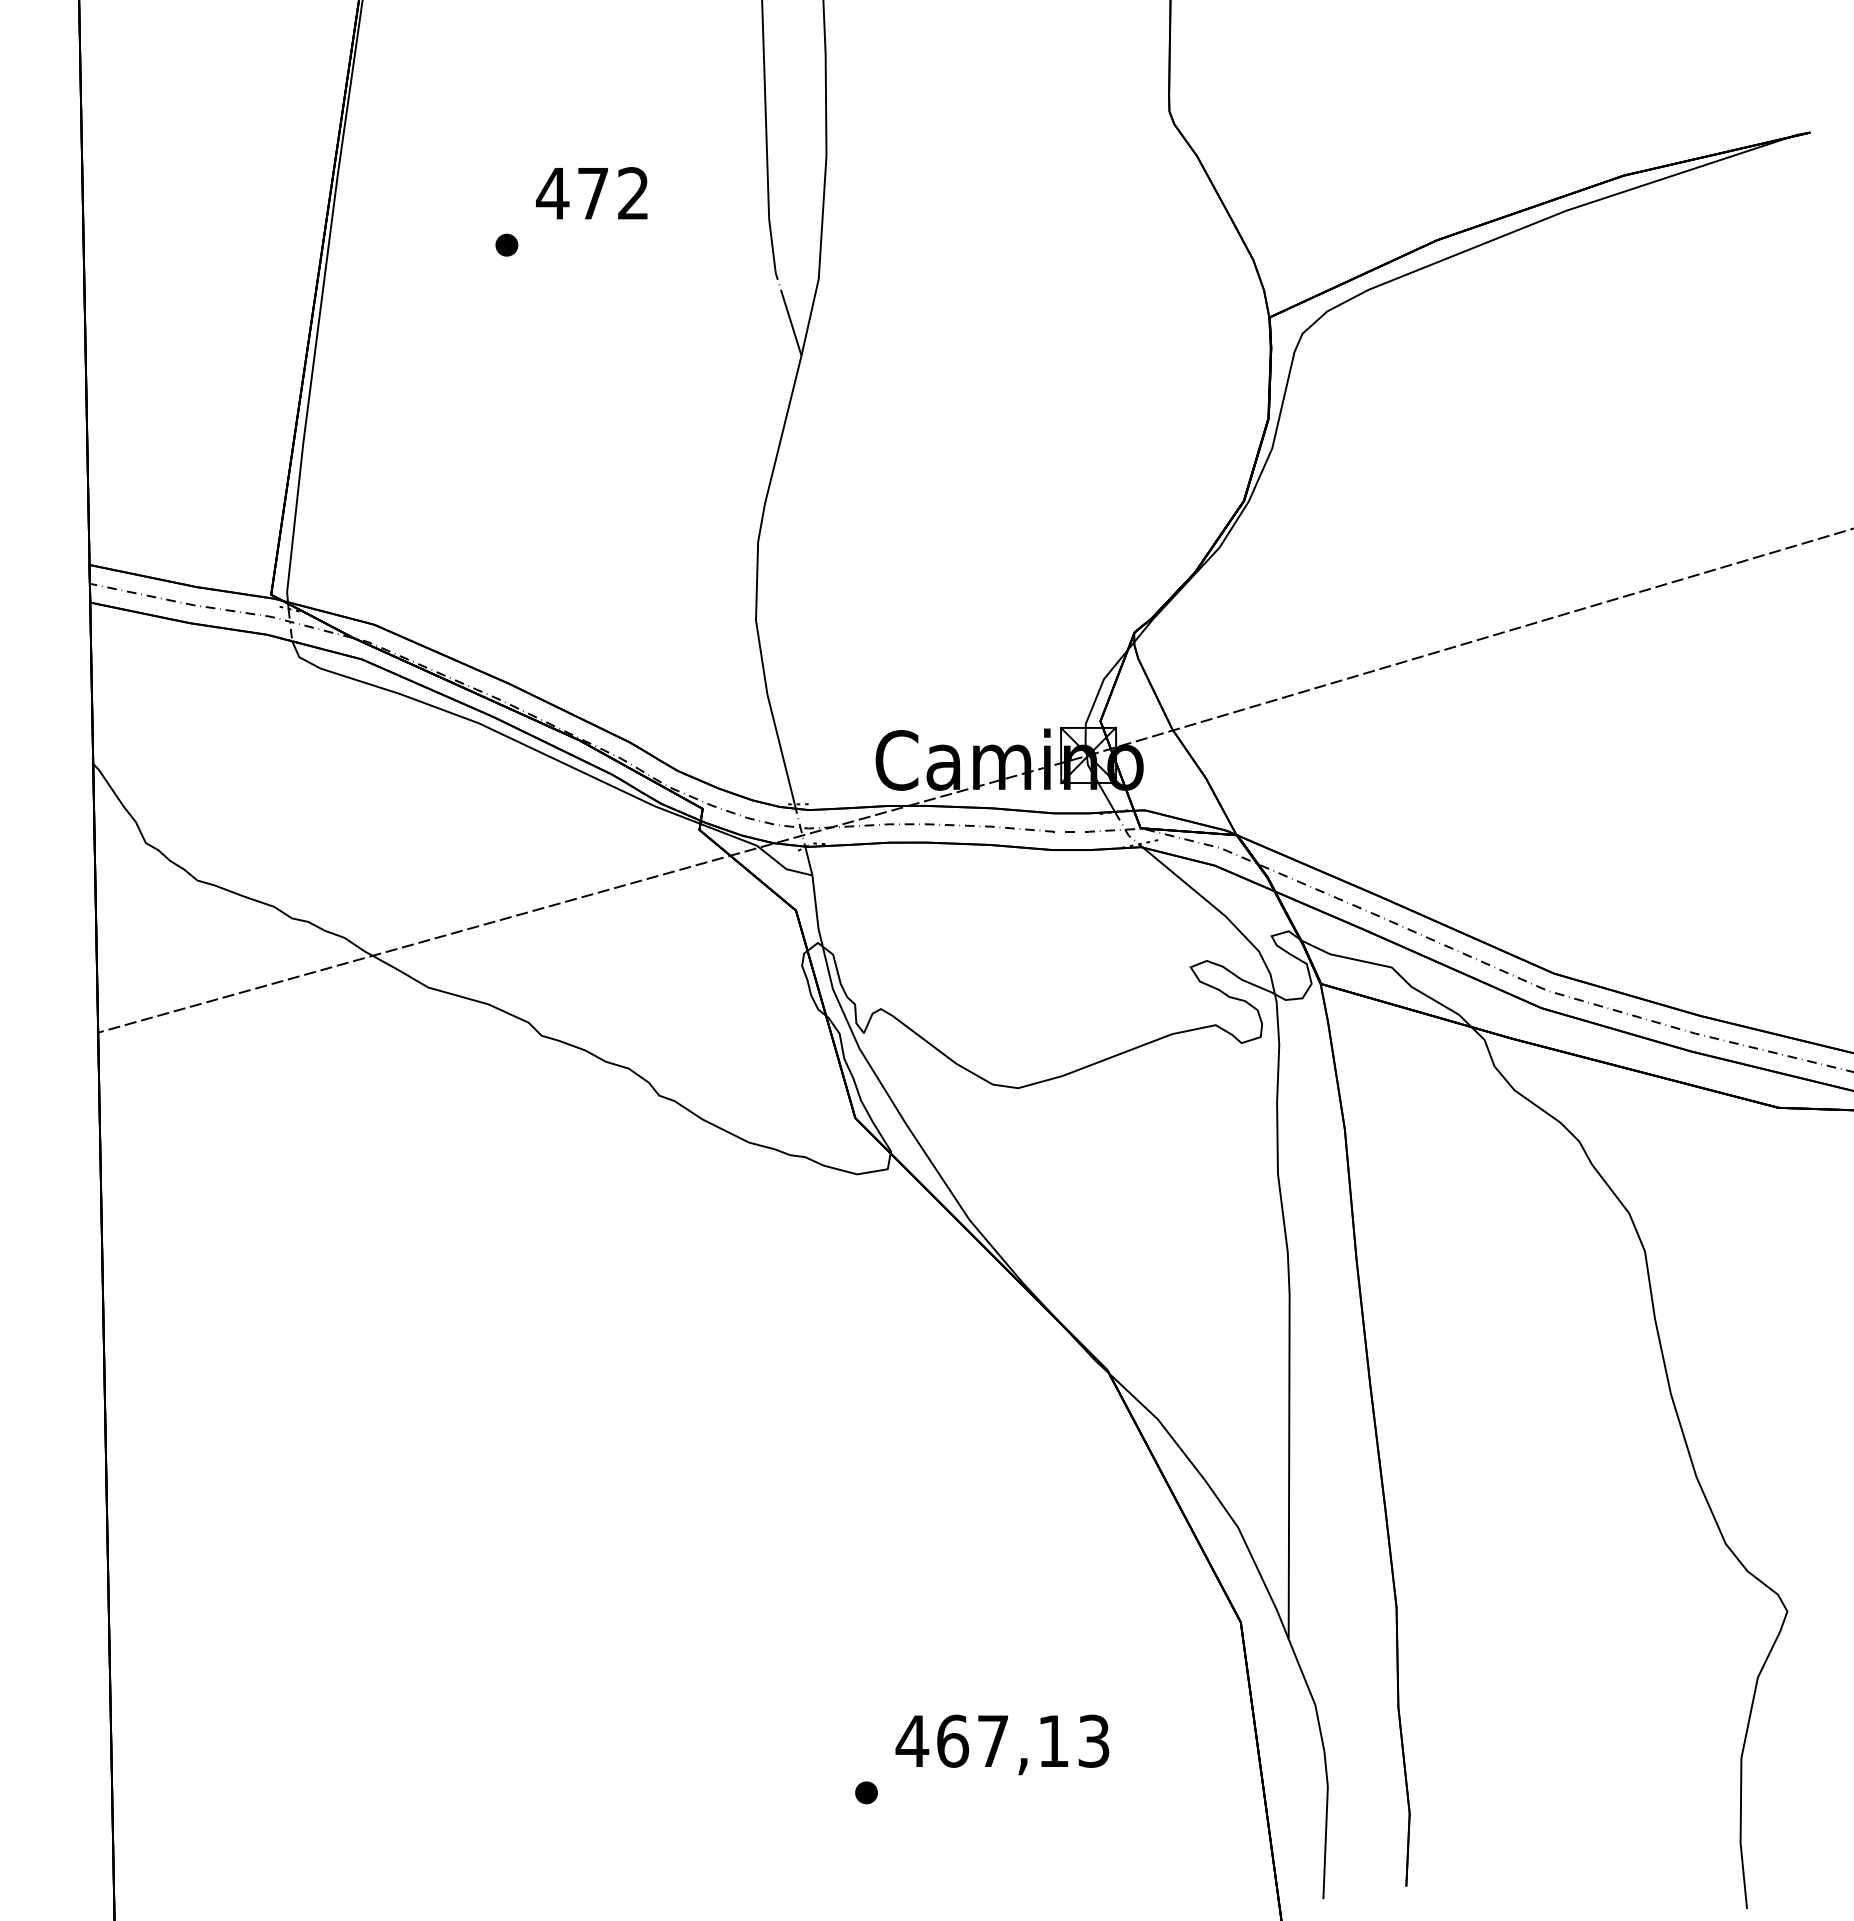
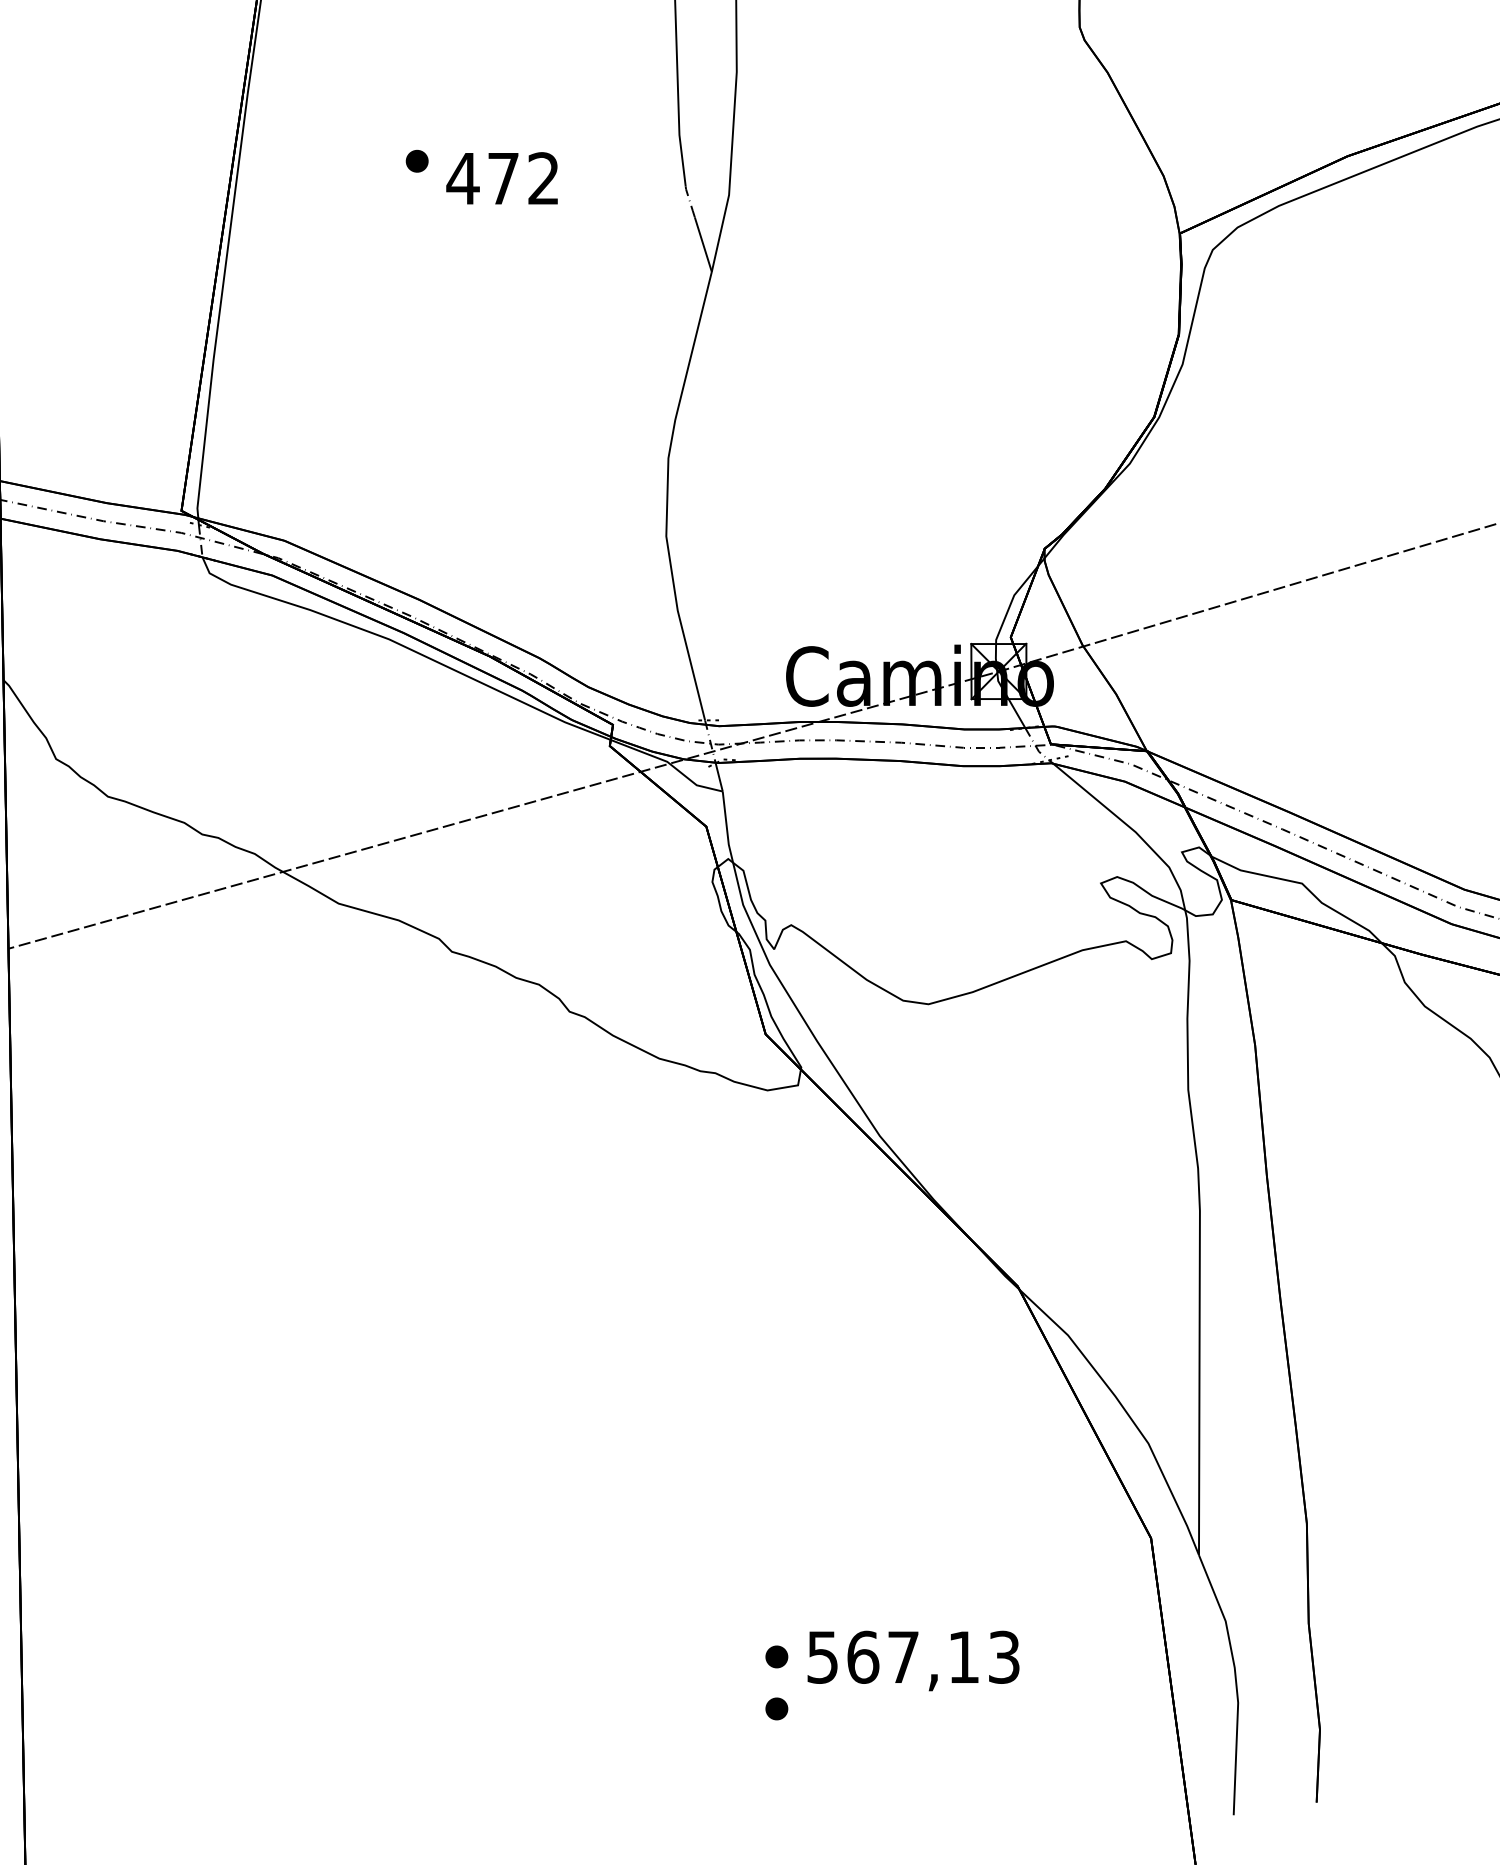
text: (591, 193) -> (501, 178), moved
part: (866, 1740) -> (776, 1656), added
text: (912, 1741) -> (822, 1657), 467,13 -> 567,13

